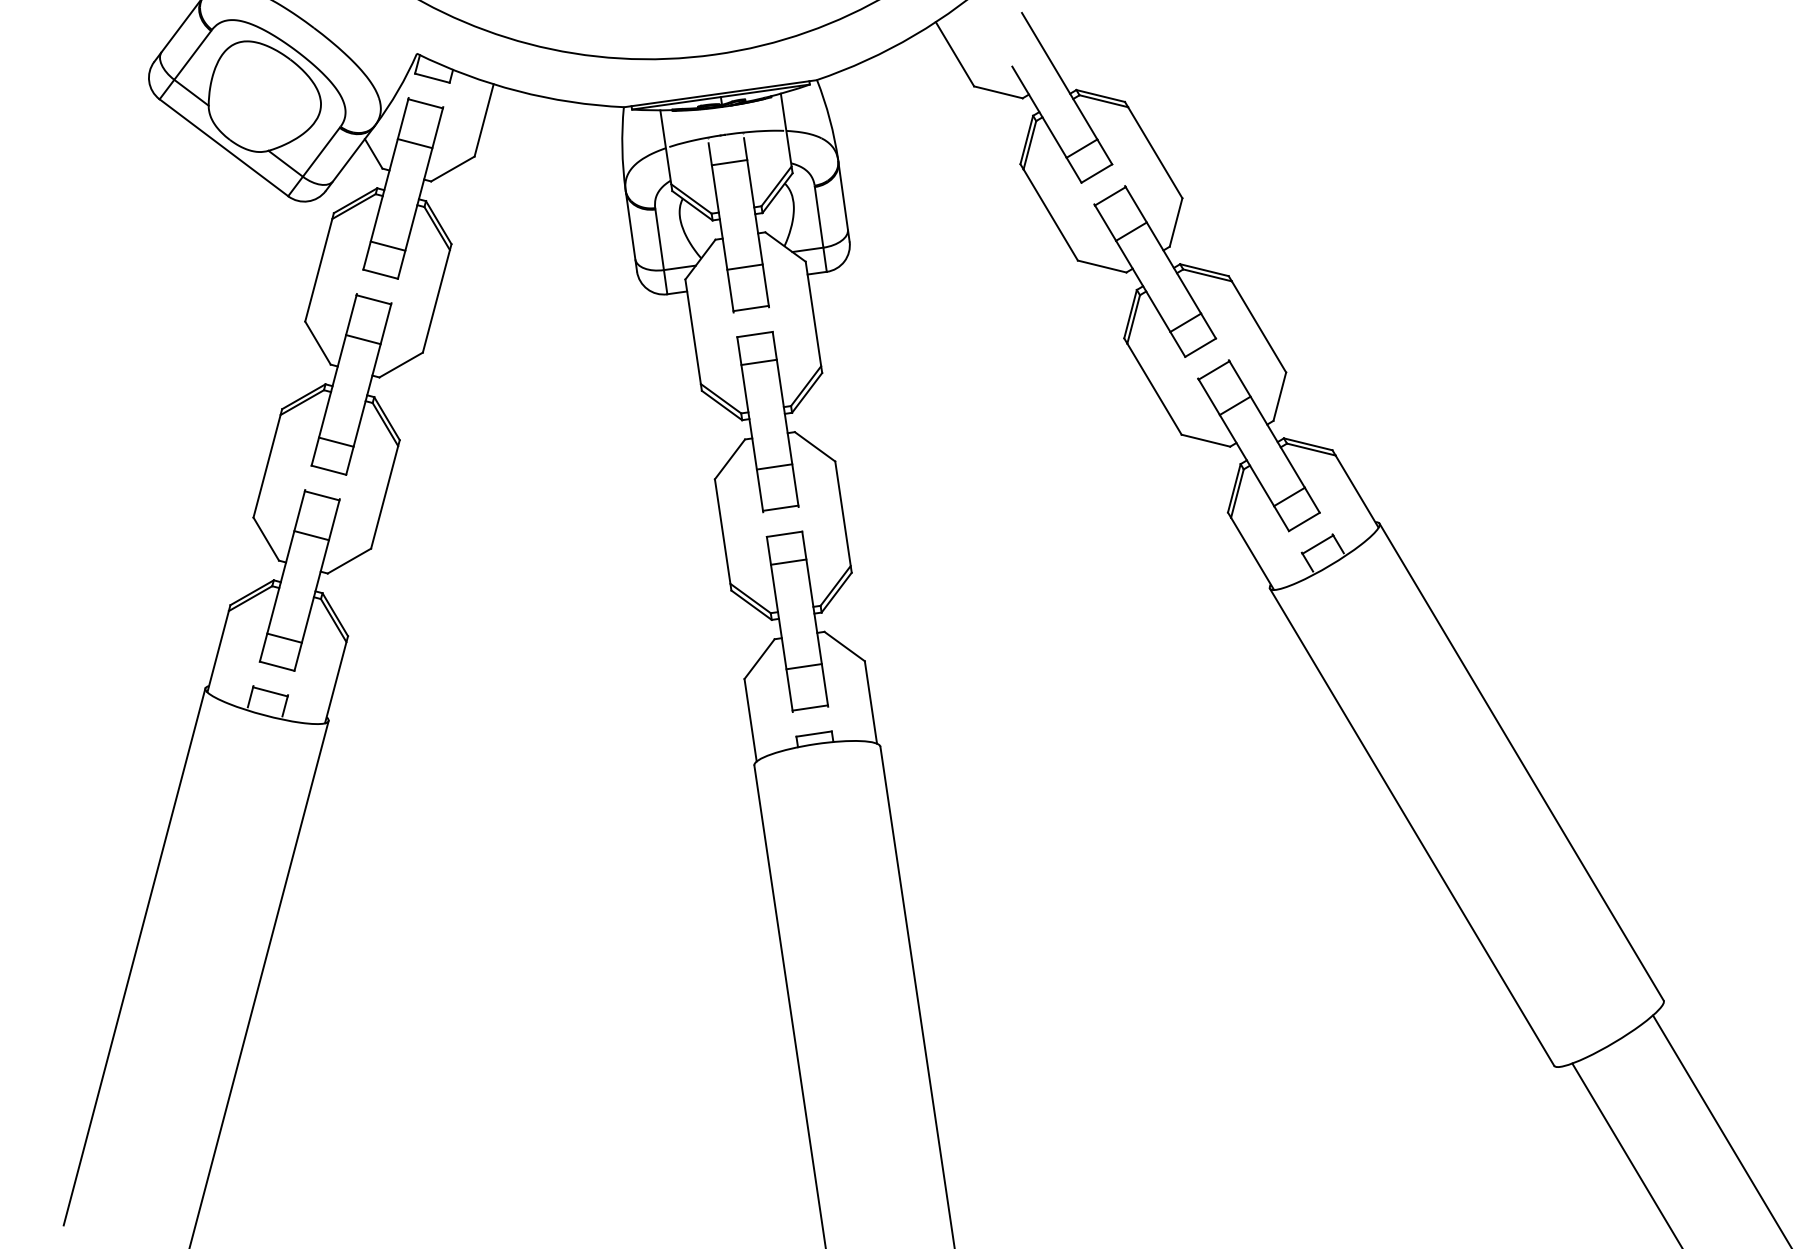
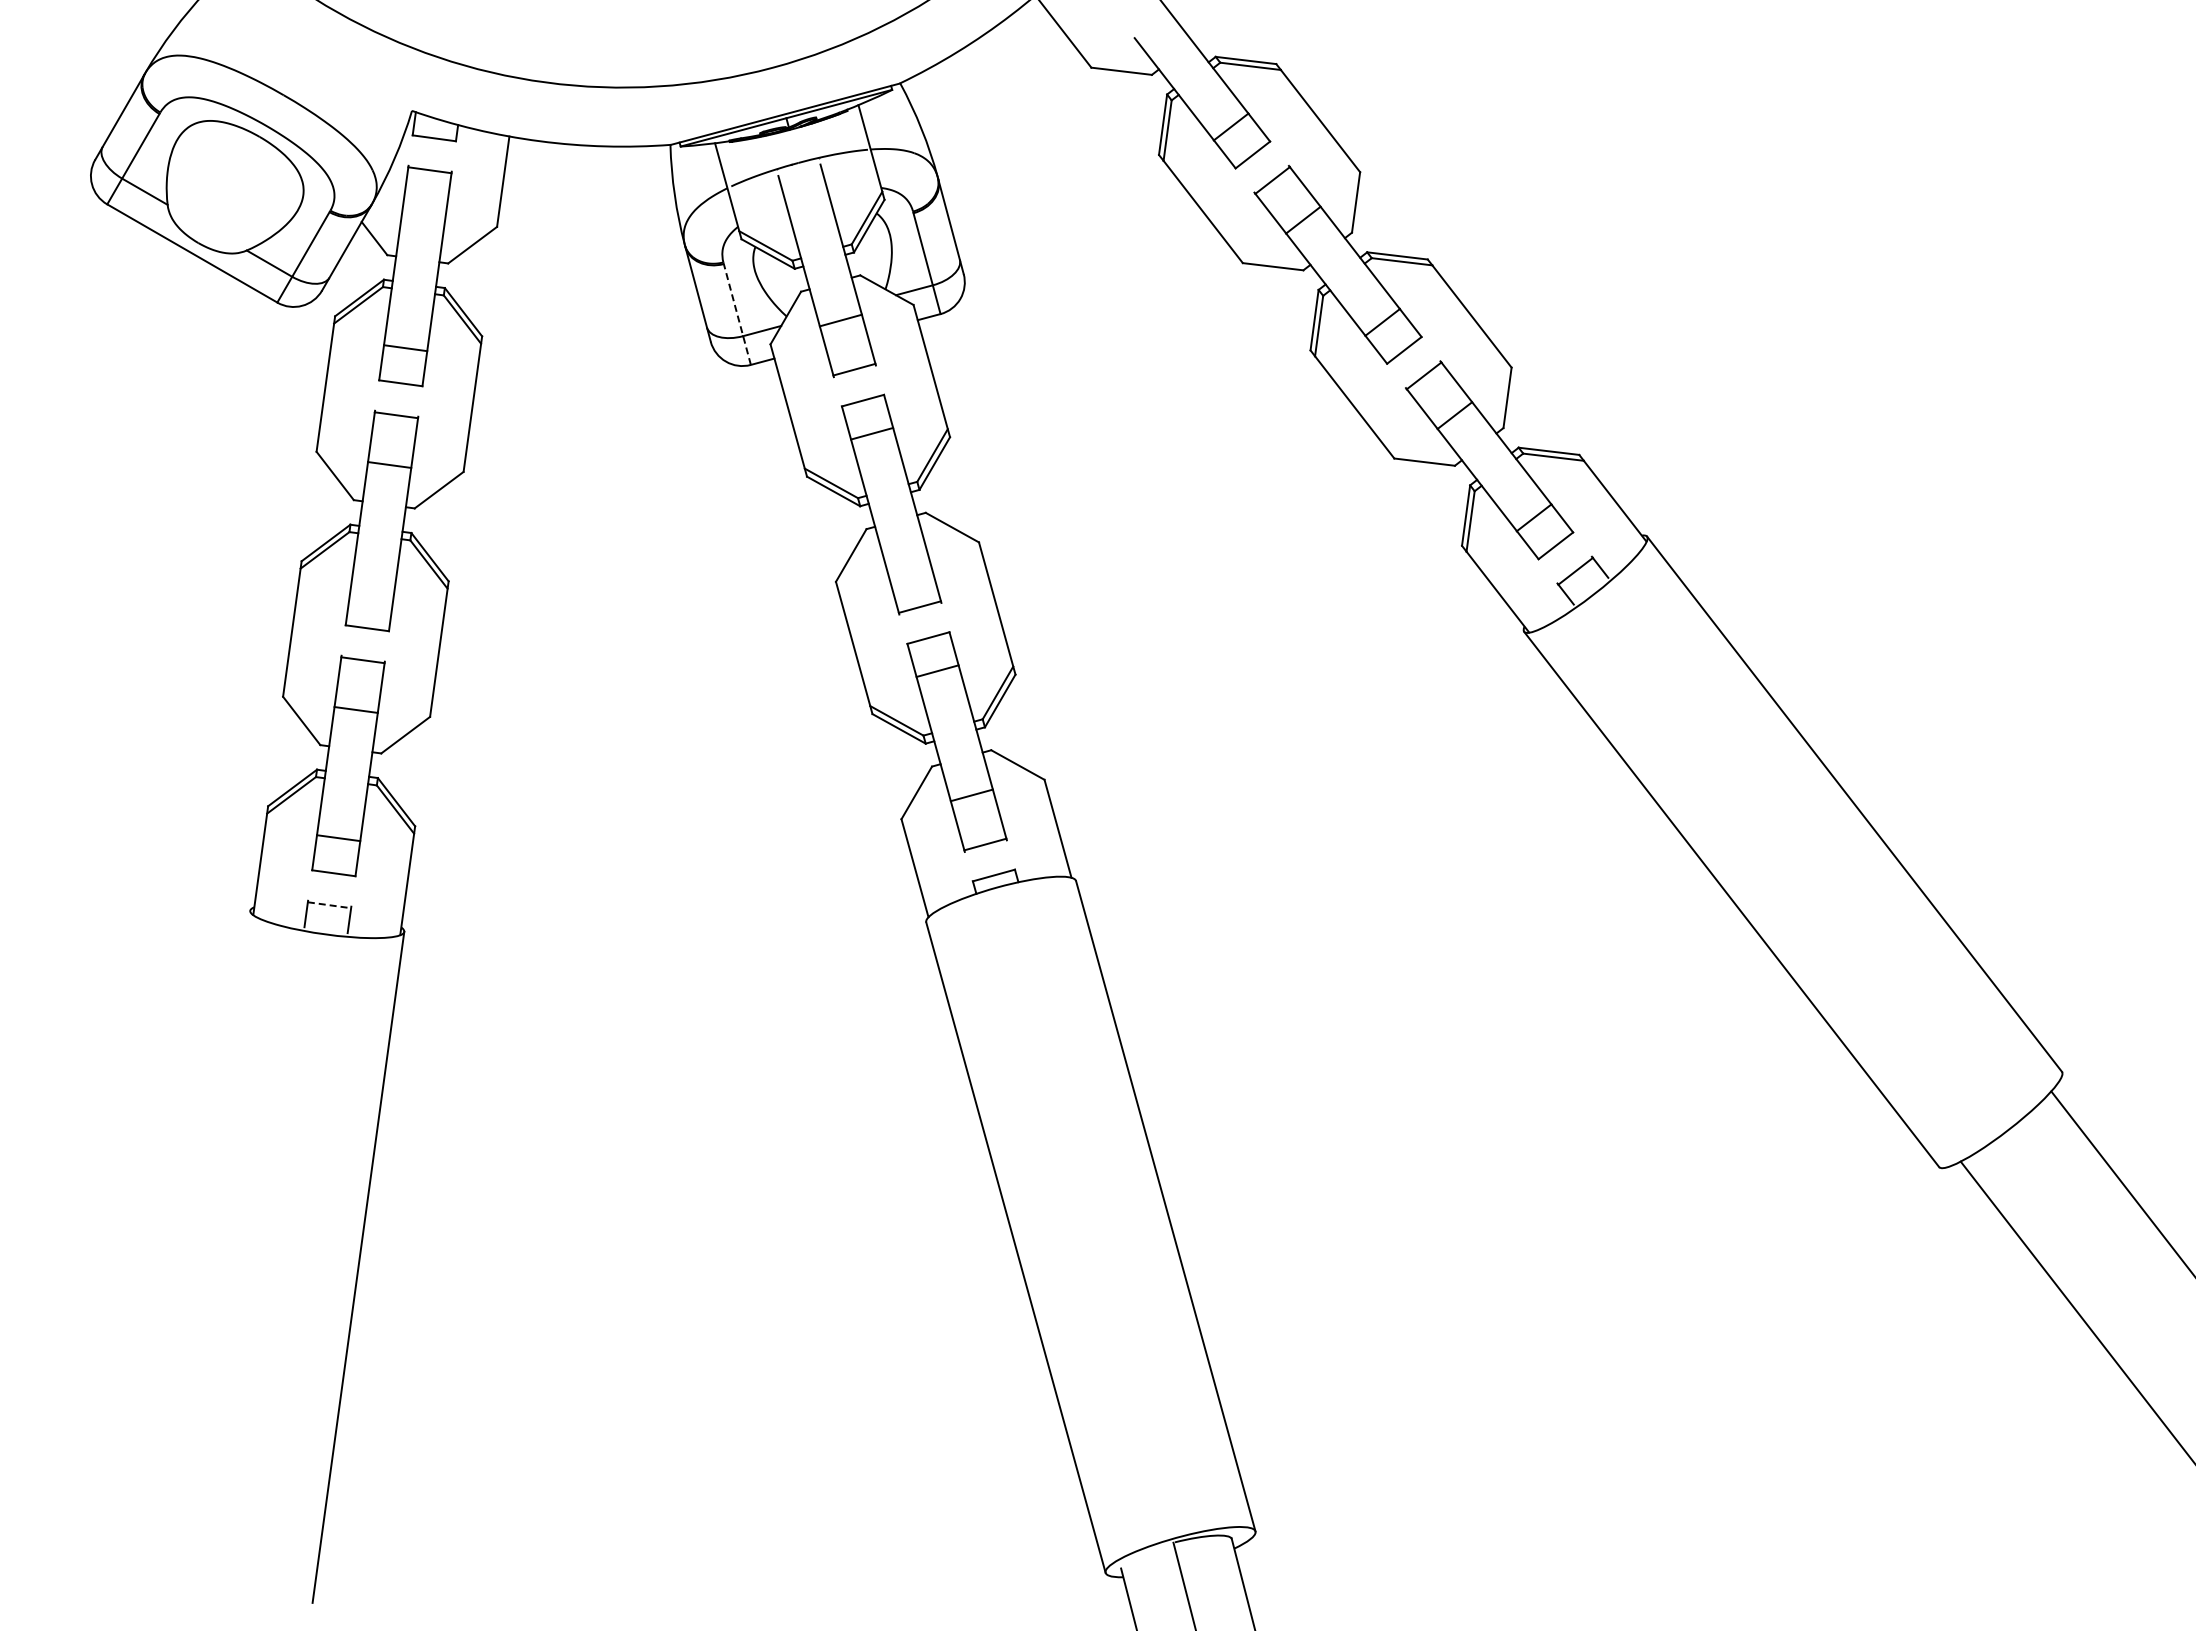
line: (414, 143) -> (422, 219), removed
line: (729, 162) -> (806, 196), removed
line: (661, 251) -> (737, 314), solid -> dashed
line: (335, 442) -> (371, 593), removed
line: (774, 466) -> (906, 557), removed
line: (270, 692) -> (329, 905), solid -> dashed
line: (134, 956) -> (204, 1245), removed

